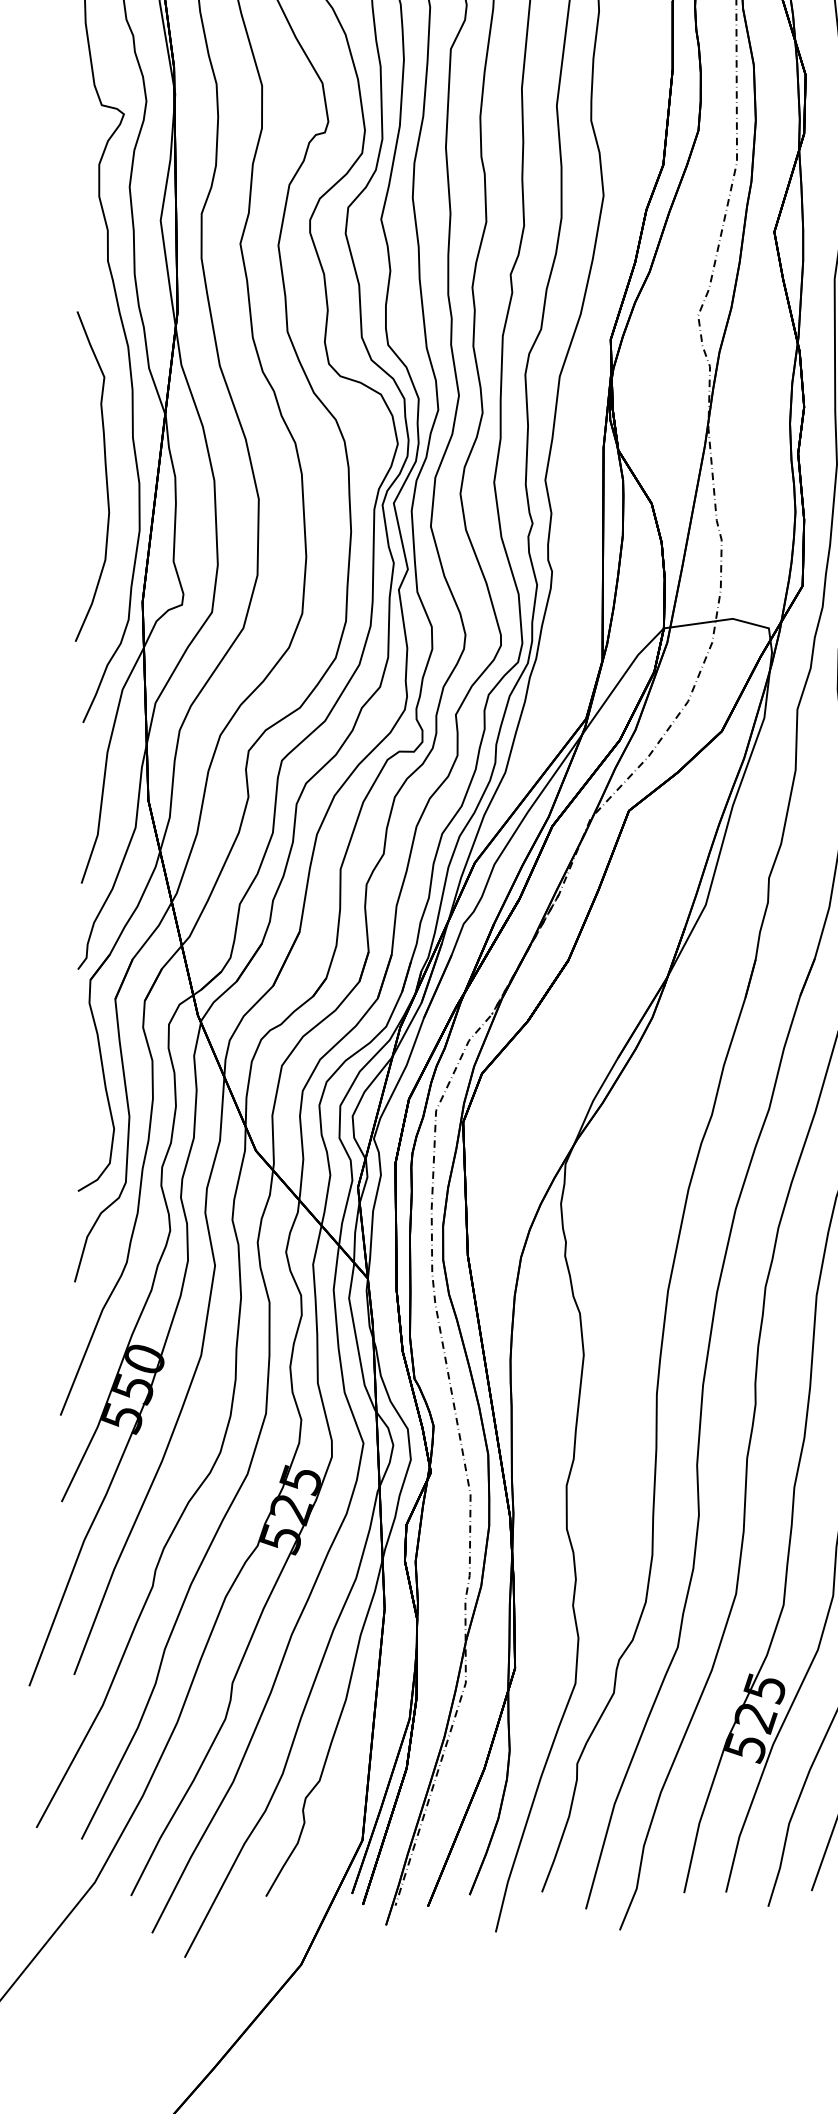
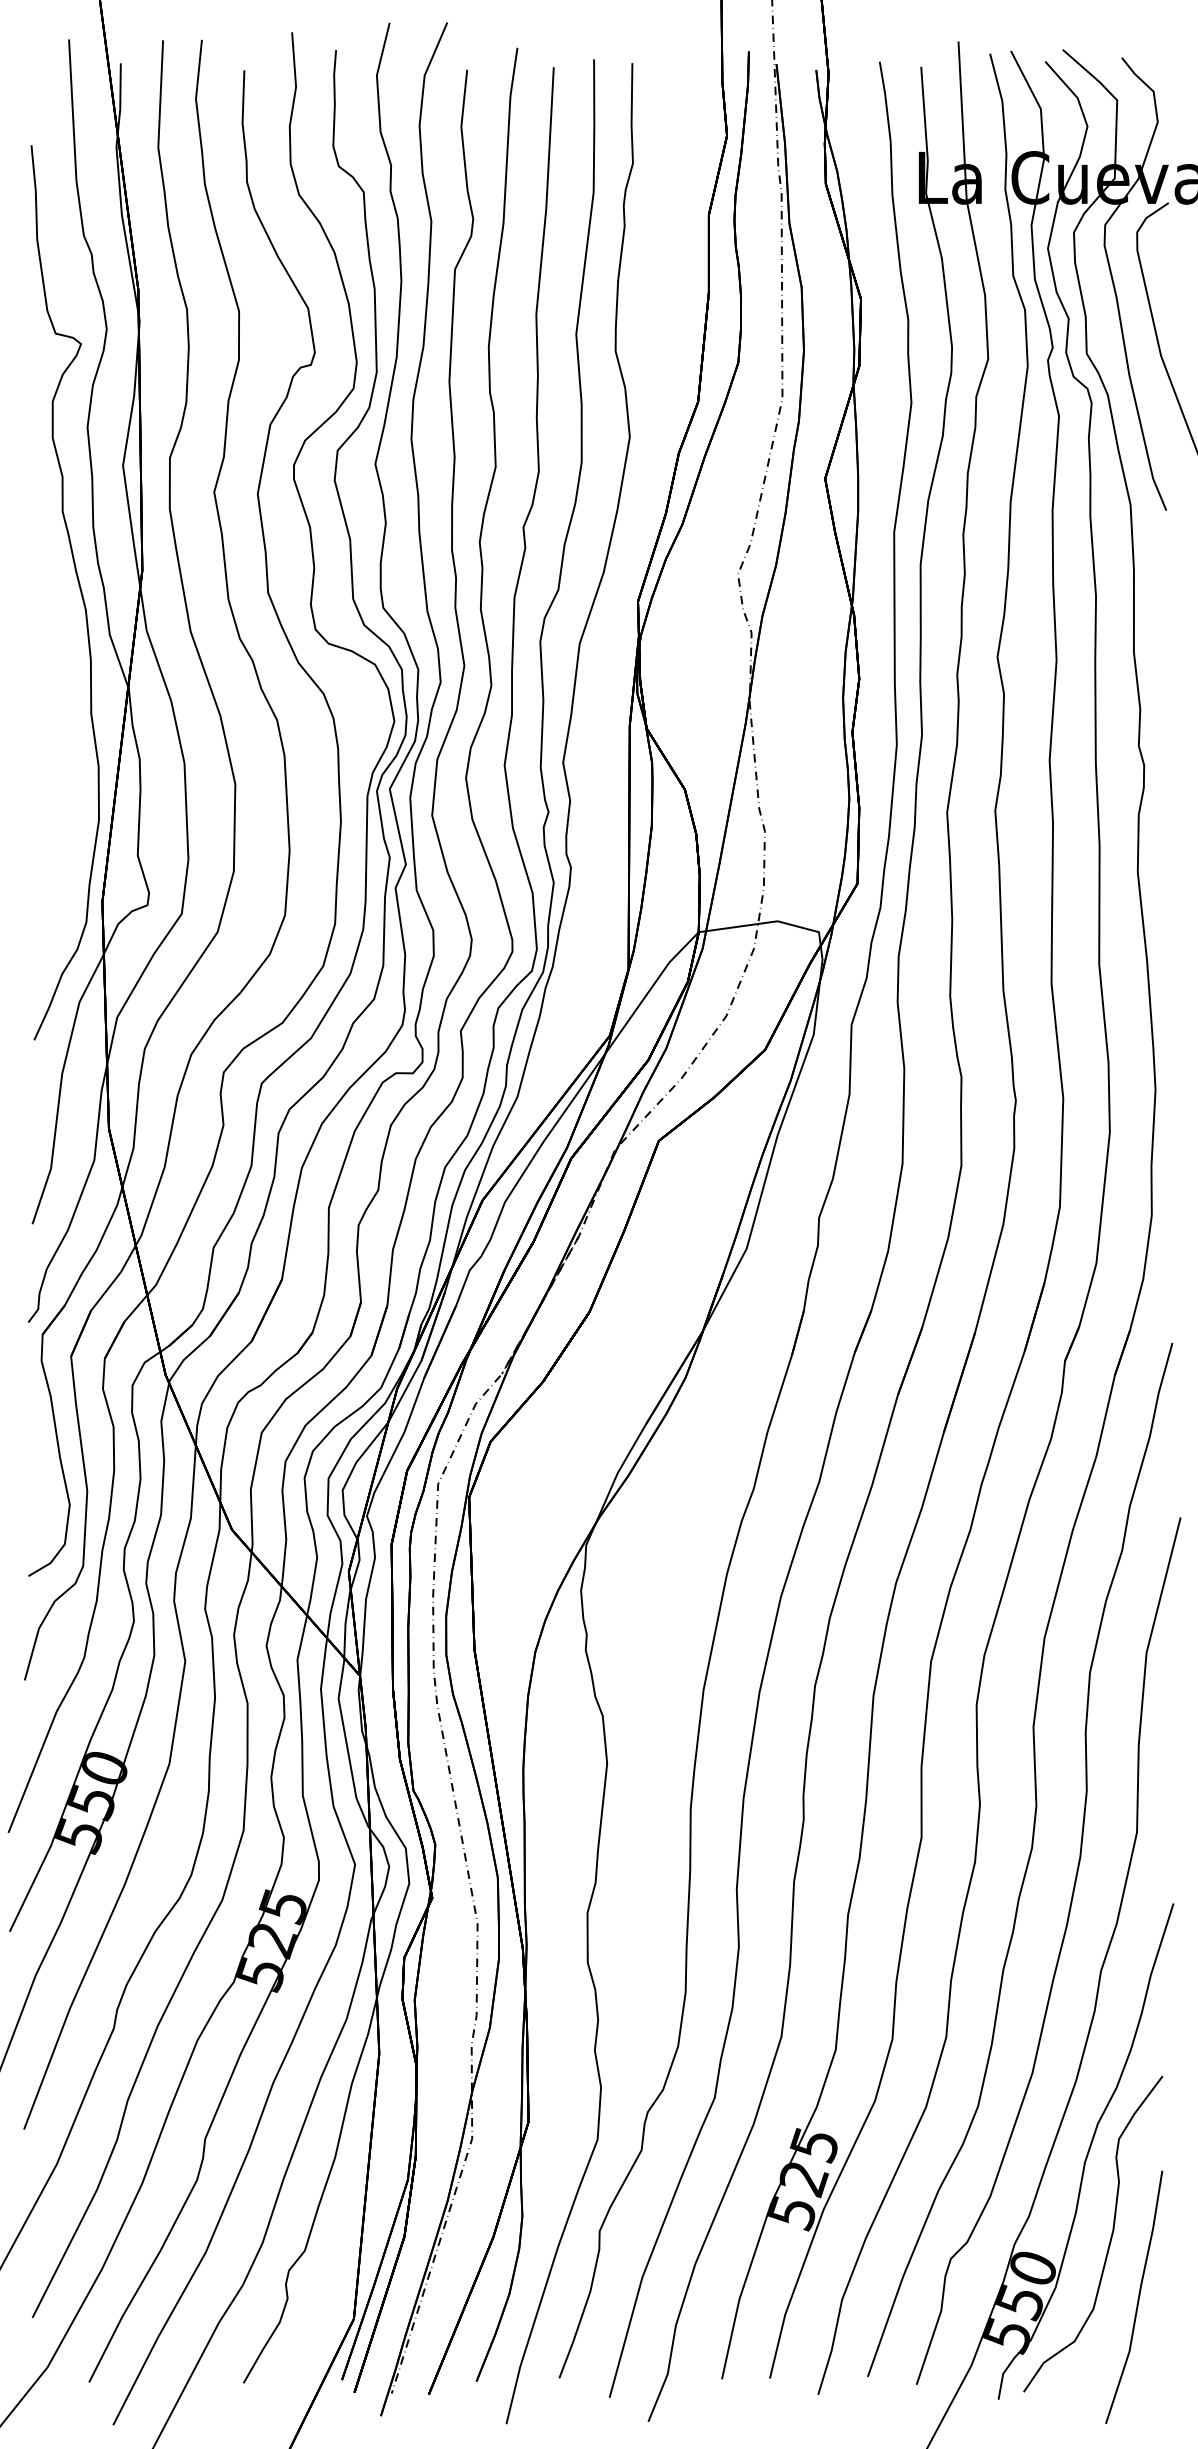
curve: (105, 473) -> (59, 754), removed

